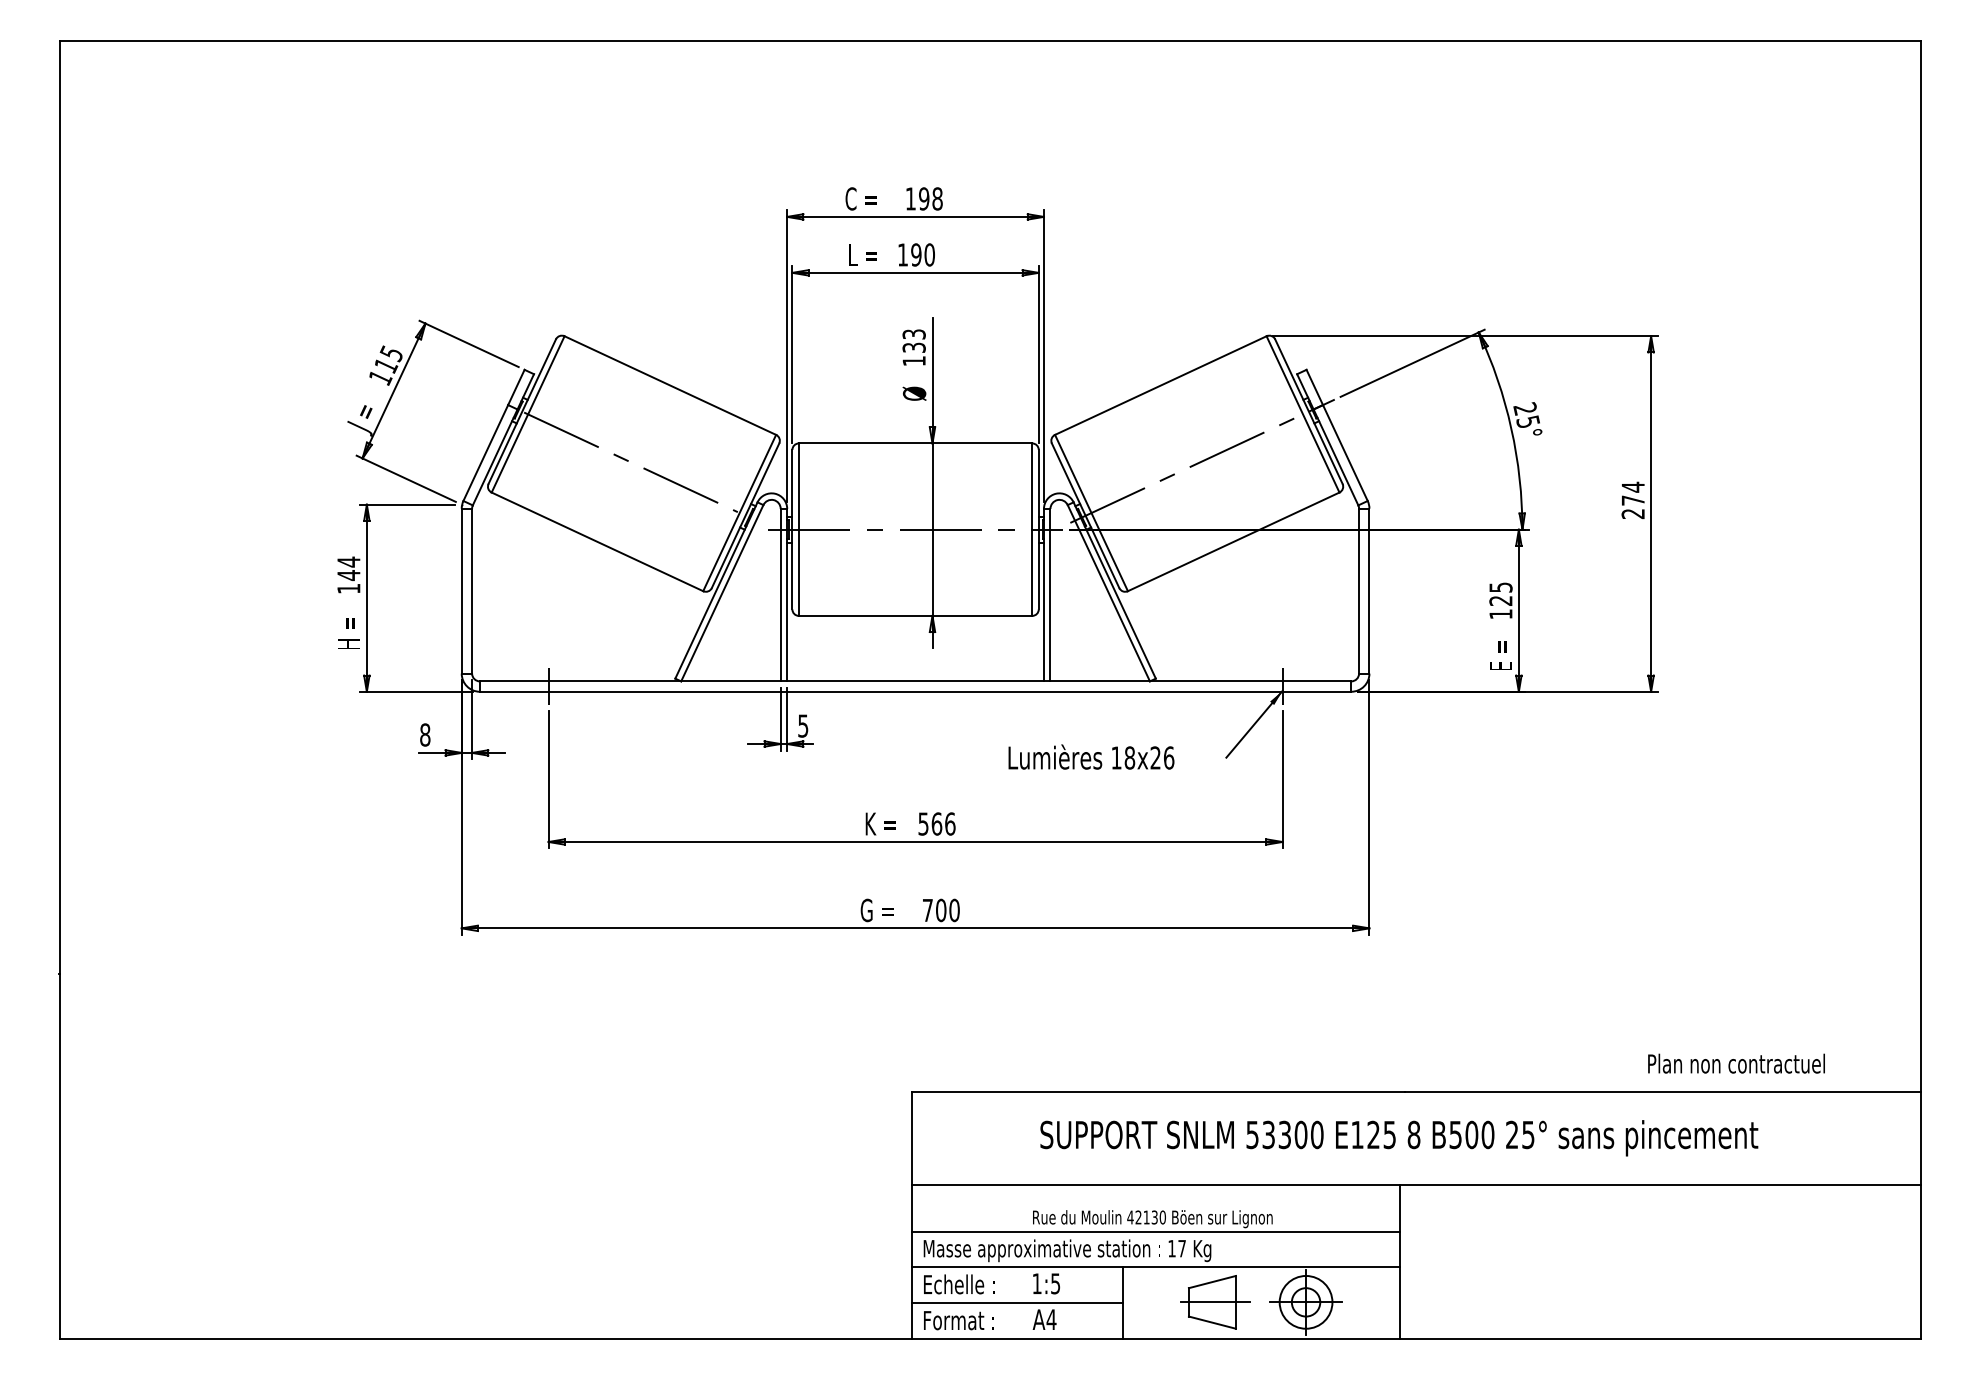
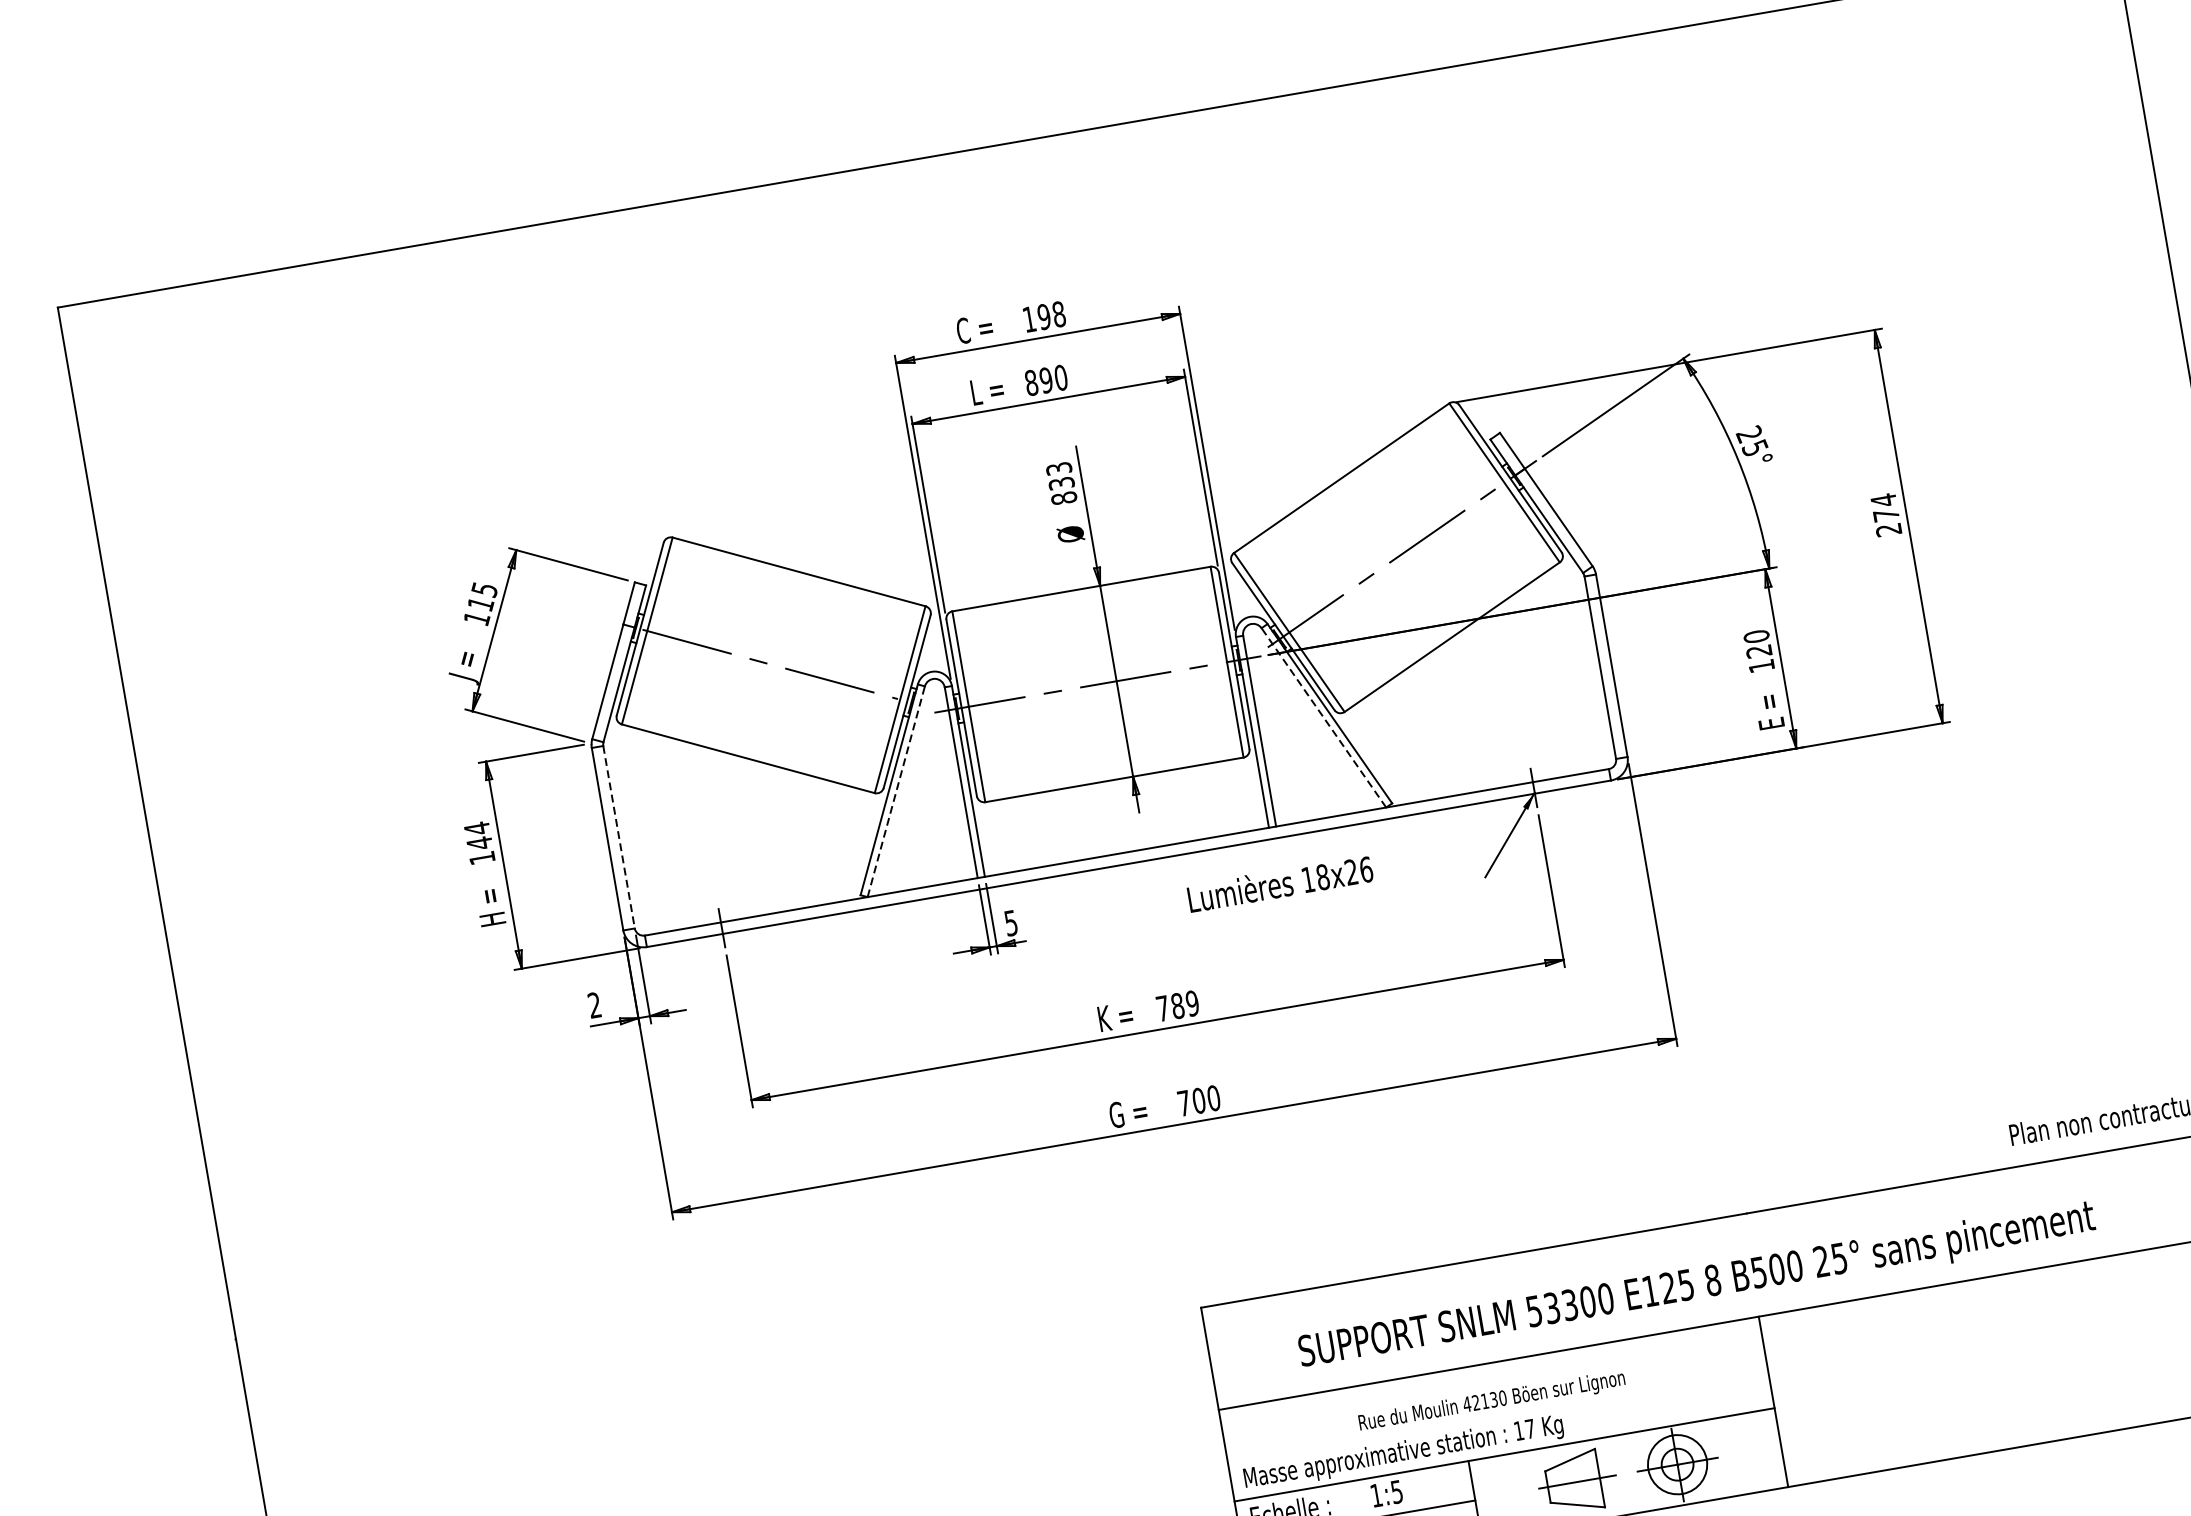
text: (902, 254) -> (1030, 382), 190 -> 890
text: (913, 361) -> (1063, 498), 133 -> 833
text: (1500, 587) -> (1756, 636), 125 -> 120
line: (472, 591) -> (619, 837), solid -> dashed
line: (722, 592) -> (896, 790), solid -> dashed
line: (1108, 592) -> (1323, 717), solid -> dashed
text: (425, 734) -> (594, 1004), 8 -> 2
text: (1091, 756) -> (1280, 882), moved
text: (936, 823) -> (1177, 1005), 566 -> 789
text: (1399, 1138) -> (1697, 1287), moved
line: (1155, 1231) -> (1497, 1415), removed

